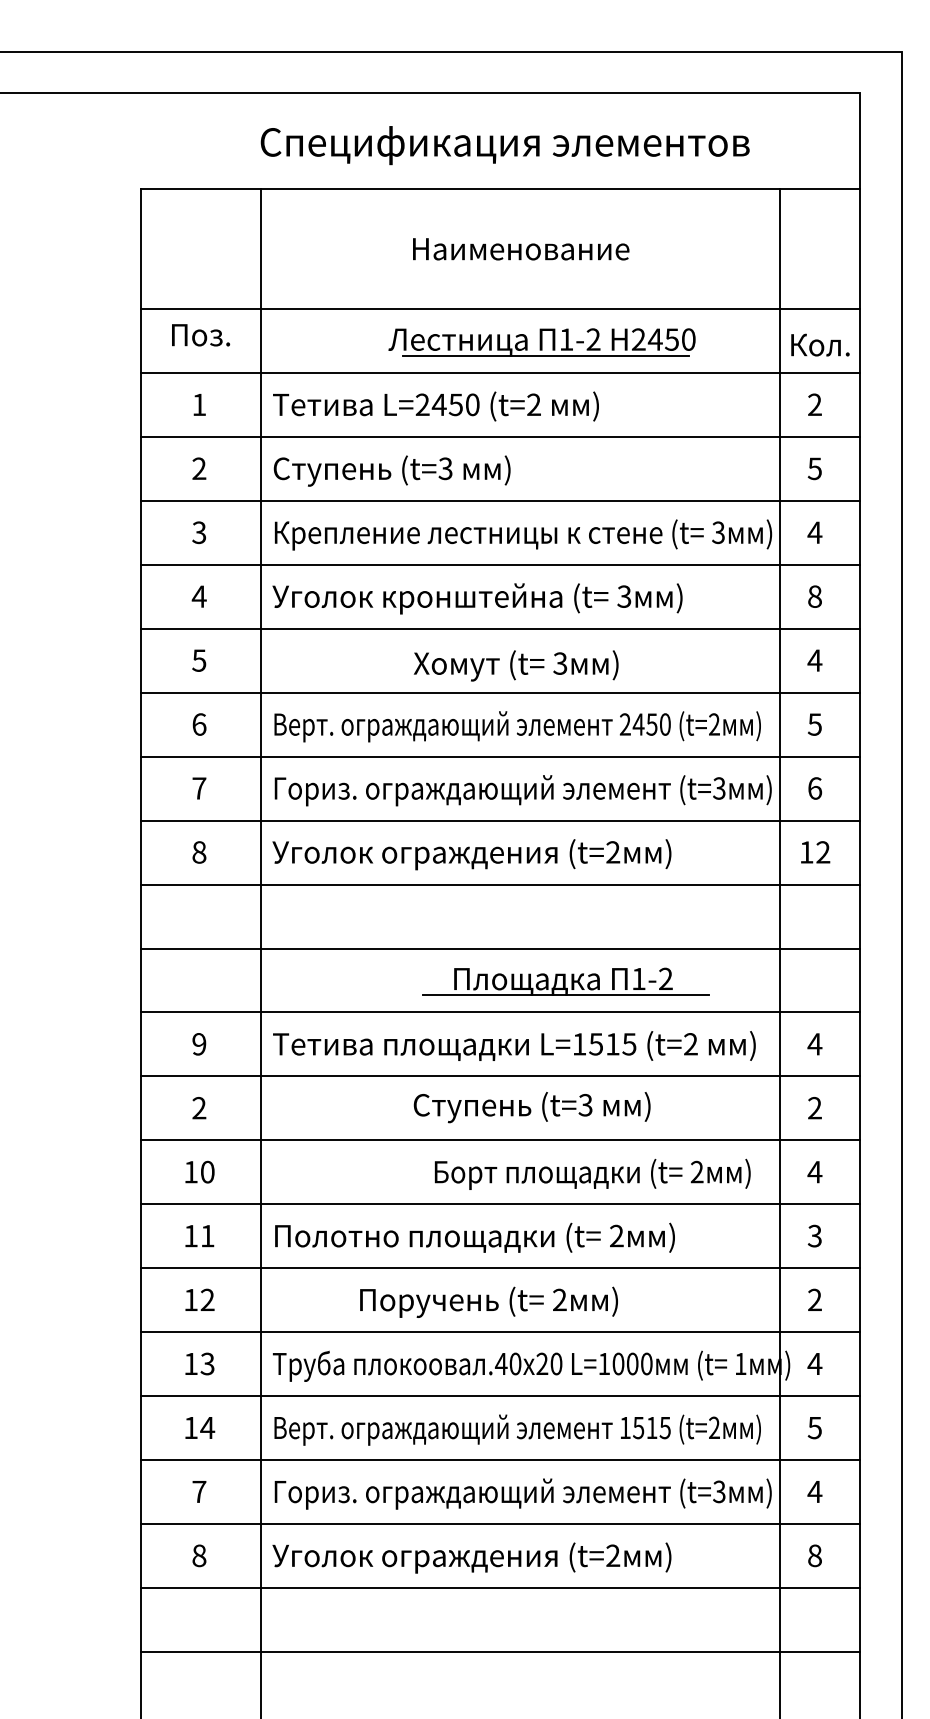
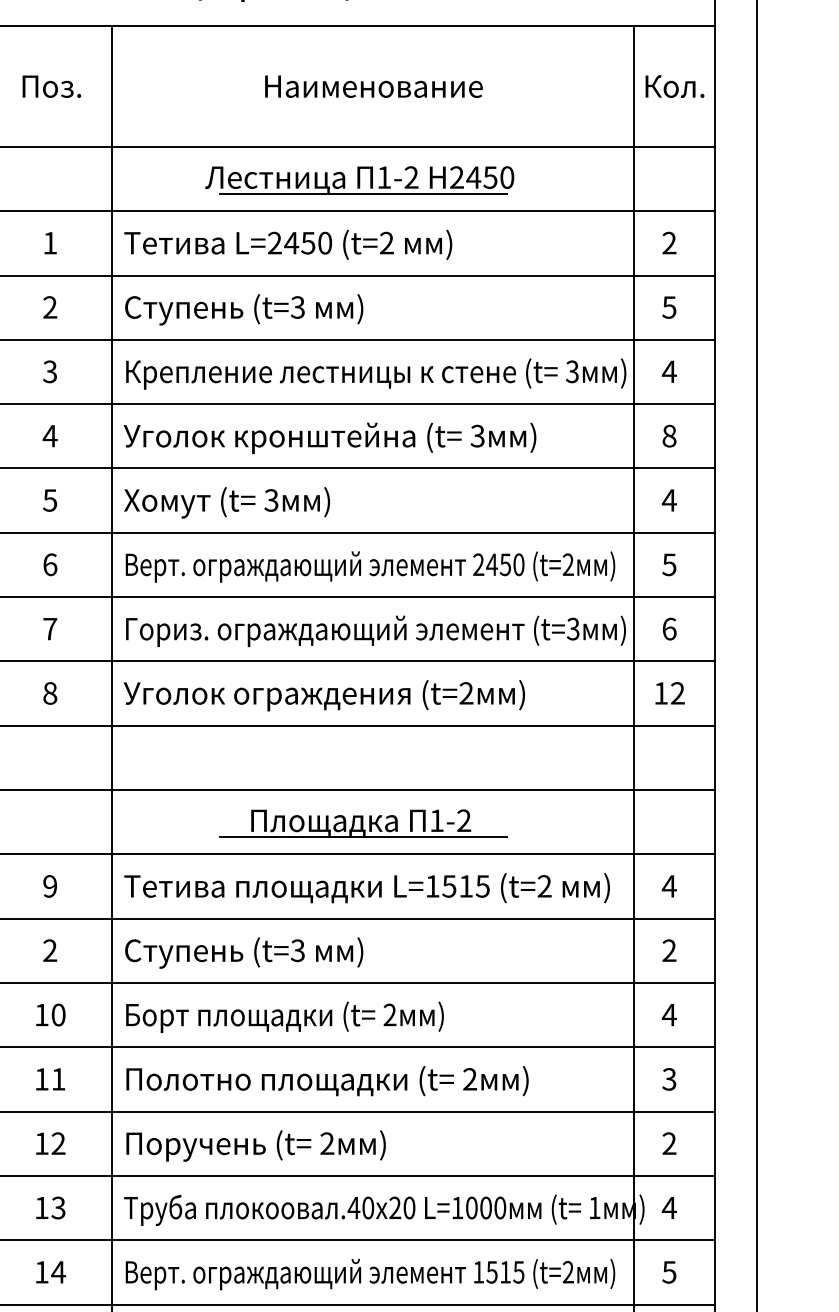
text: (201, 335) -> (52, 86), moved
part: (541, 342) -> (359, 180), moved
text: (820, 344) -> (675, 85), moved
text: (515, 665) -> (226, 502), moved
part: (565, 981) -> (363, 823), moved
text: (531, 1107) -> (243, 953), moved
text: (592, 1173) -> (284, 1016), moved
text: (488, 1301) -> (255, 1145), moved

